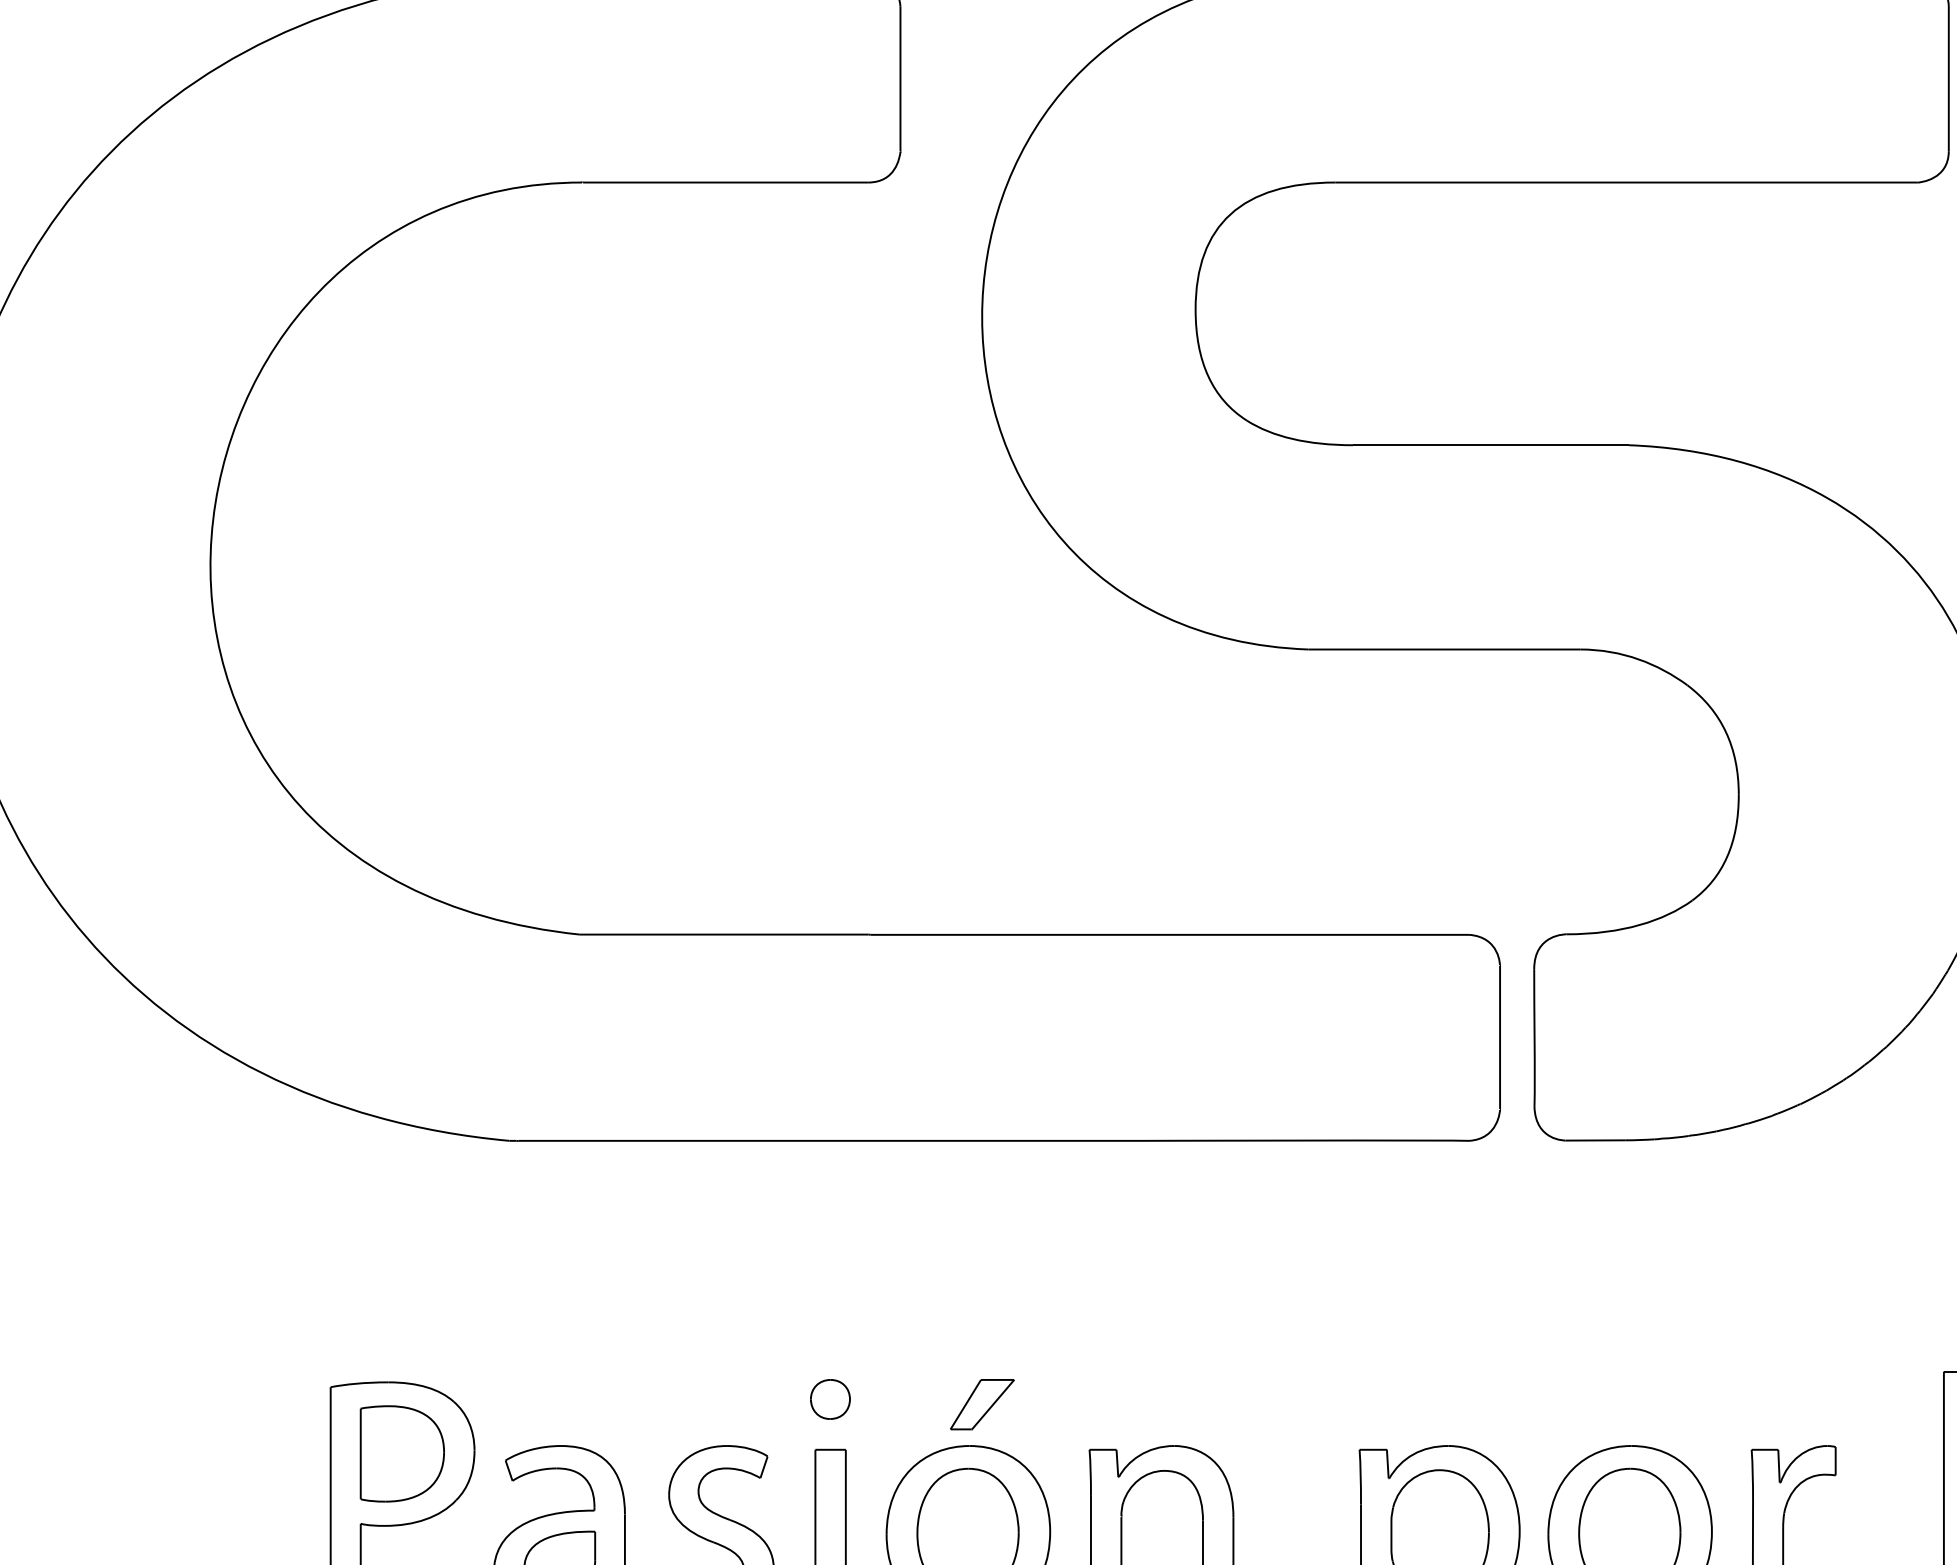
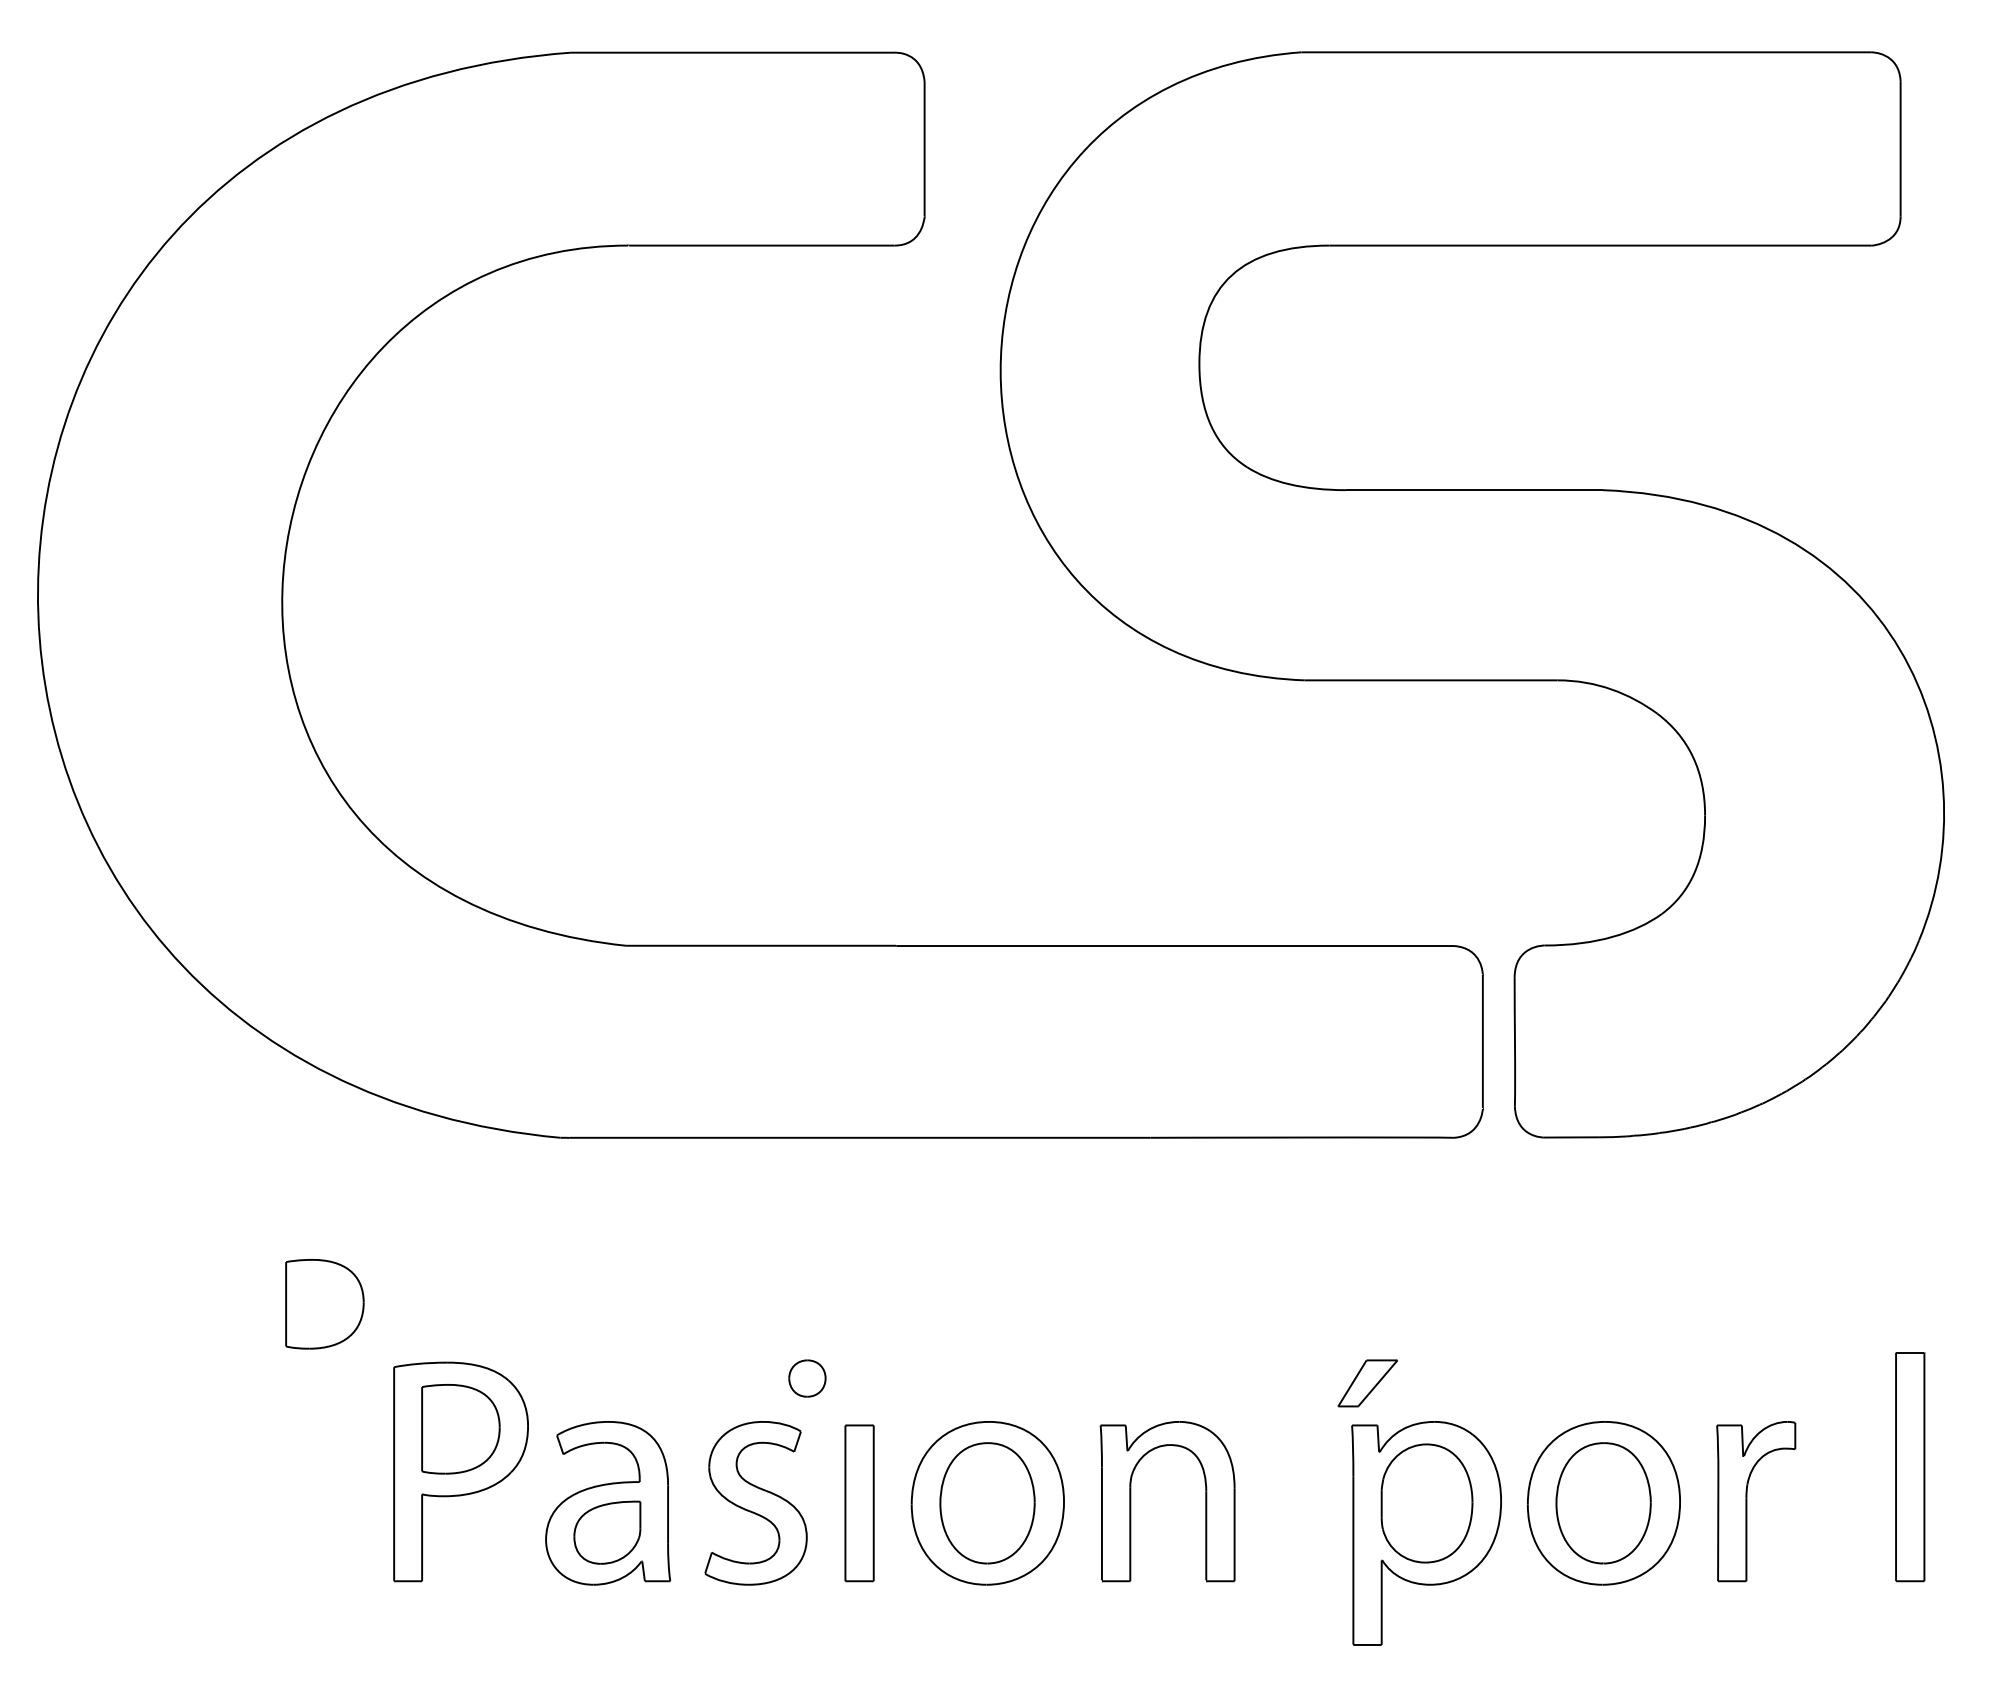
part: (255, 1319) -> (324, 1304), added
part: (830, 1399) -> (807, 1378), moved
part: (981, 1404) -> (1367, 1383), moved

